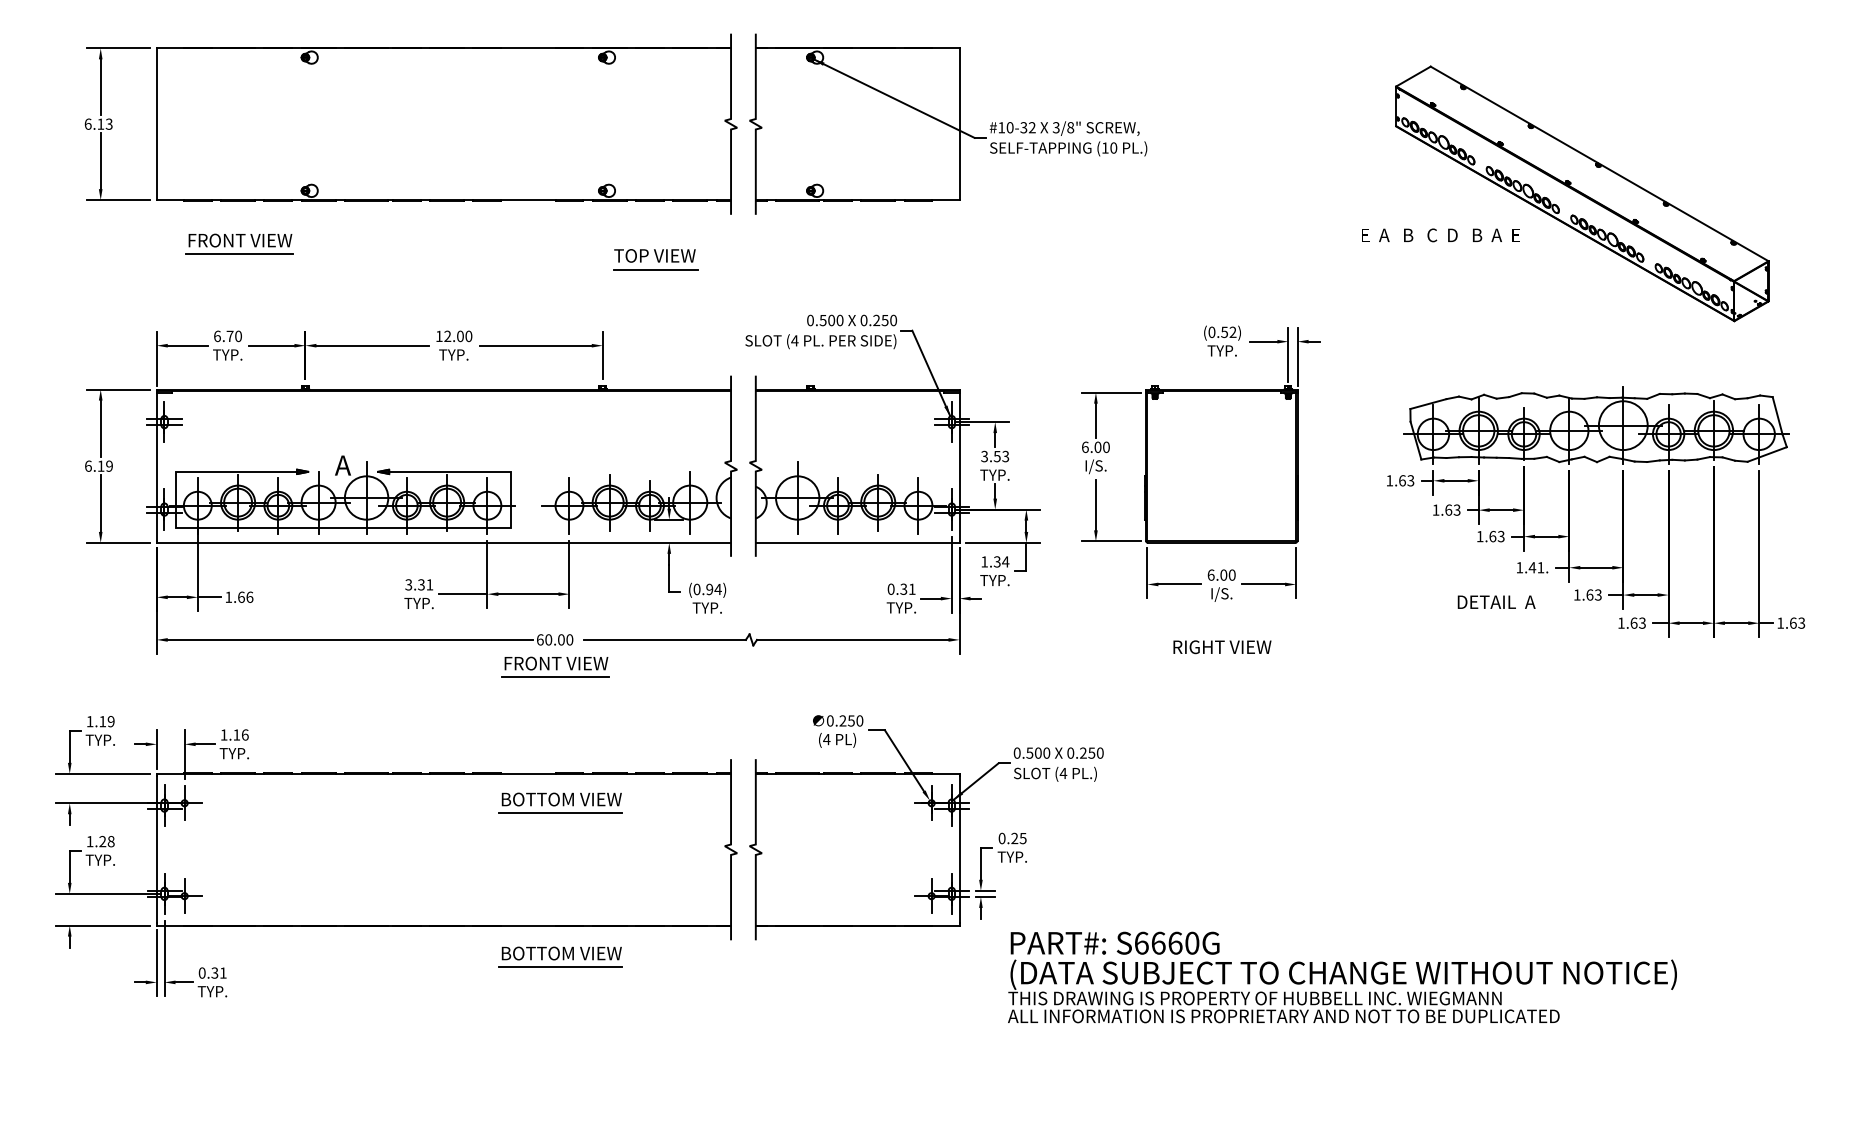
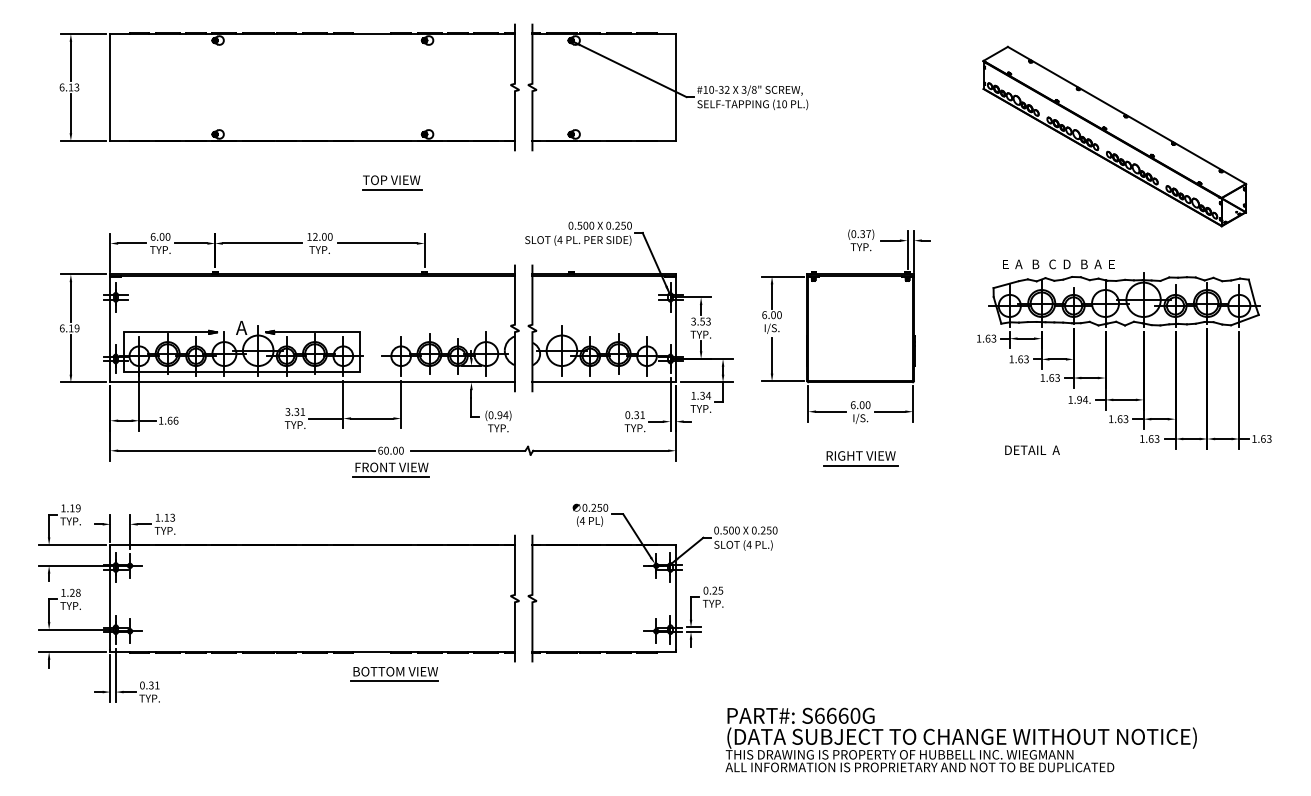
text: (1440, 235) -> (1058, 264), moved
part: (239, 243) -> (168, 171), removed
part: (655, 259) -> (392, 182), moved
text: (1228, 331) -> (865, 233), (0.52) -> (0.37)
text: (229, 336) -> (161, 237), 6.70 -> 6.00
text: (1536, 567) -> (1082, 399), 1.41. -> 1.94.
text: (1496, 601) -> (1032, 449), moved
line: (1222, 660) -> (861, 465), added
text: (244, 734) -> (172, 517), 1.16 -> 1.13
part: (560, 802) -> (394, 565), removed
text: (1342, 977) -> (961, 740), moved

